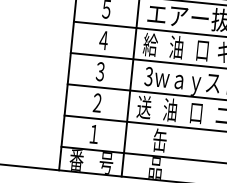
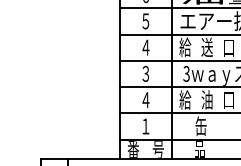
text: (175, 47) -> (206, 47), 油 -> 送
text: (96, 103) -> (145, 100), ２ -> ４
text: (144, 106) -> (185, 99), 送 -> 給

